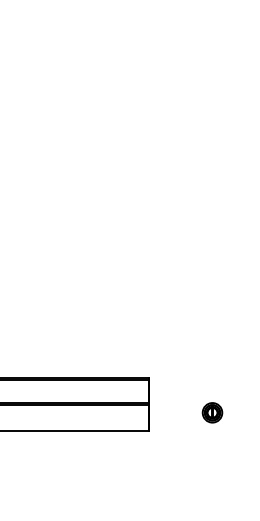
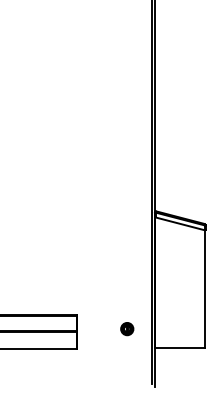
part: (212, 413) -> (127, 329), moved

